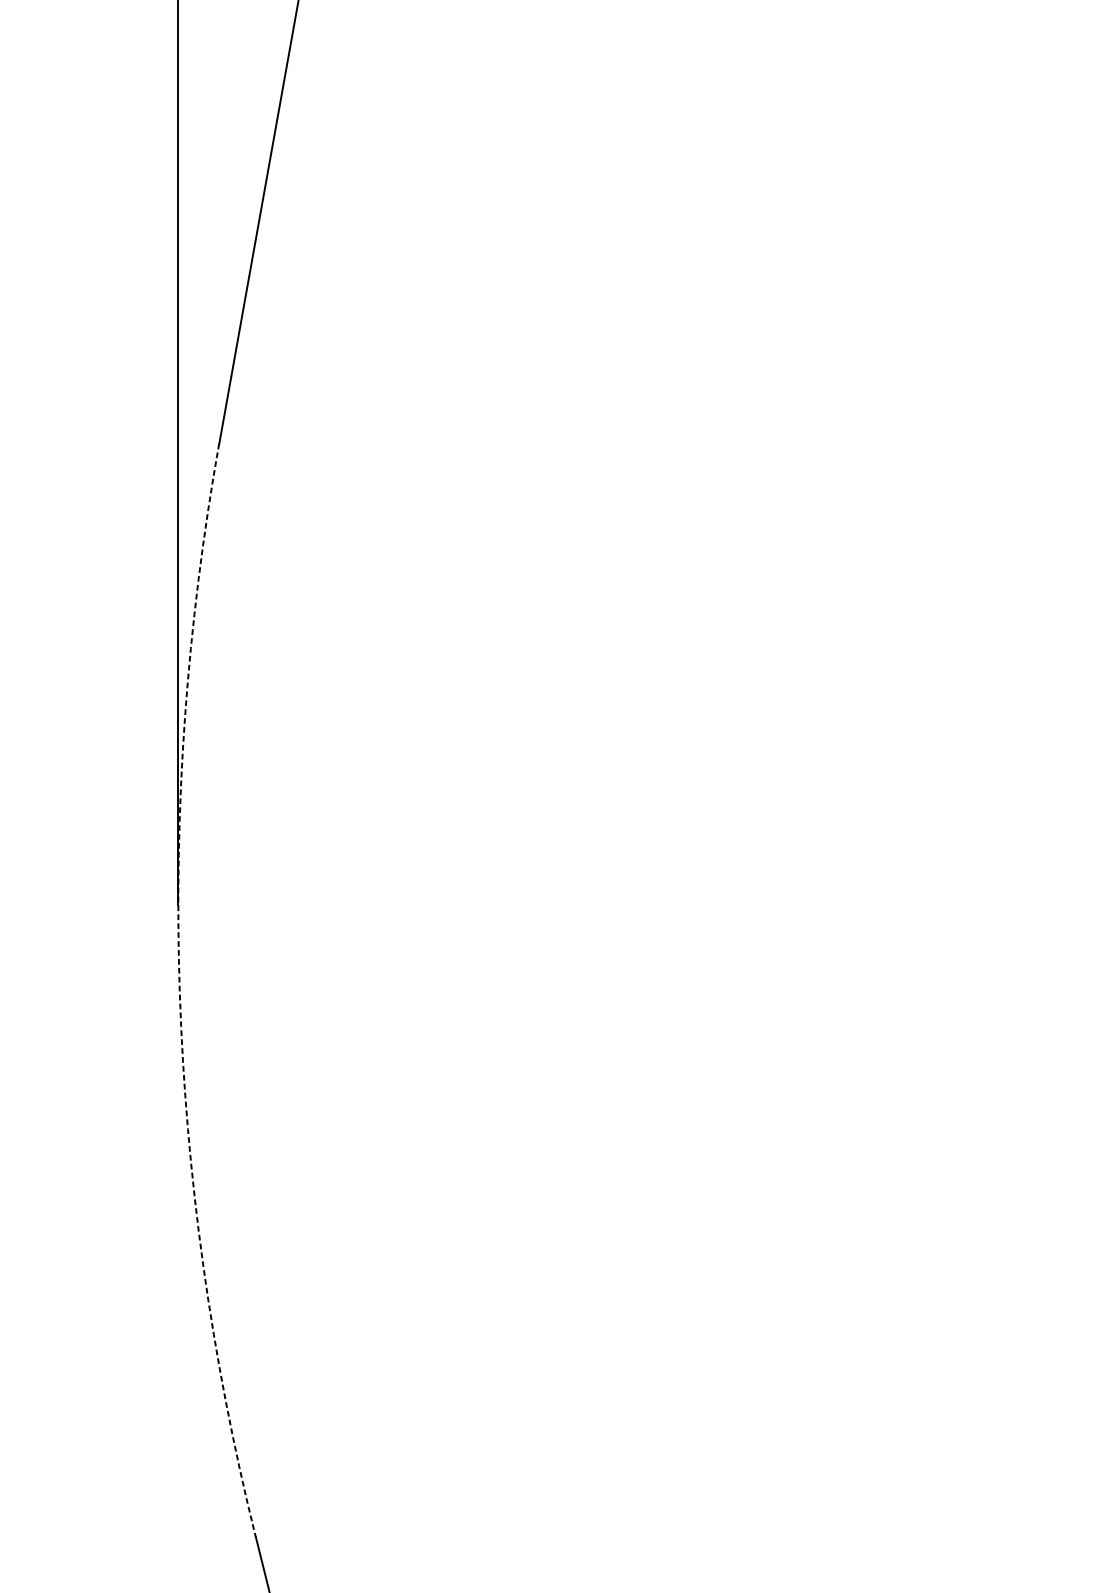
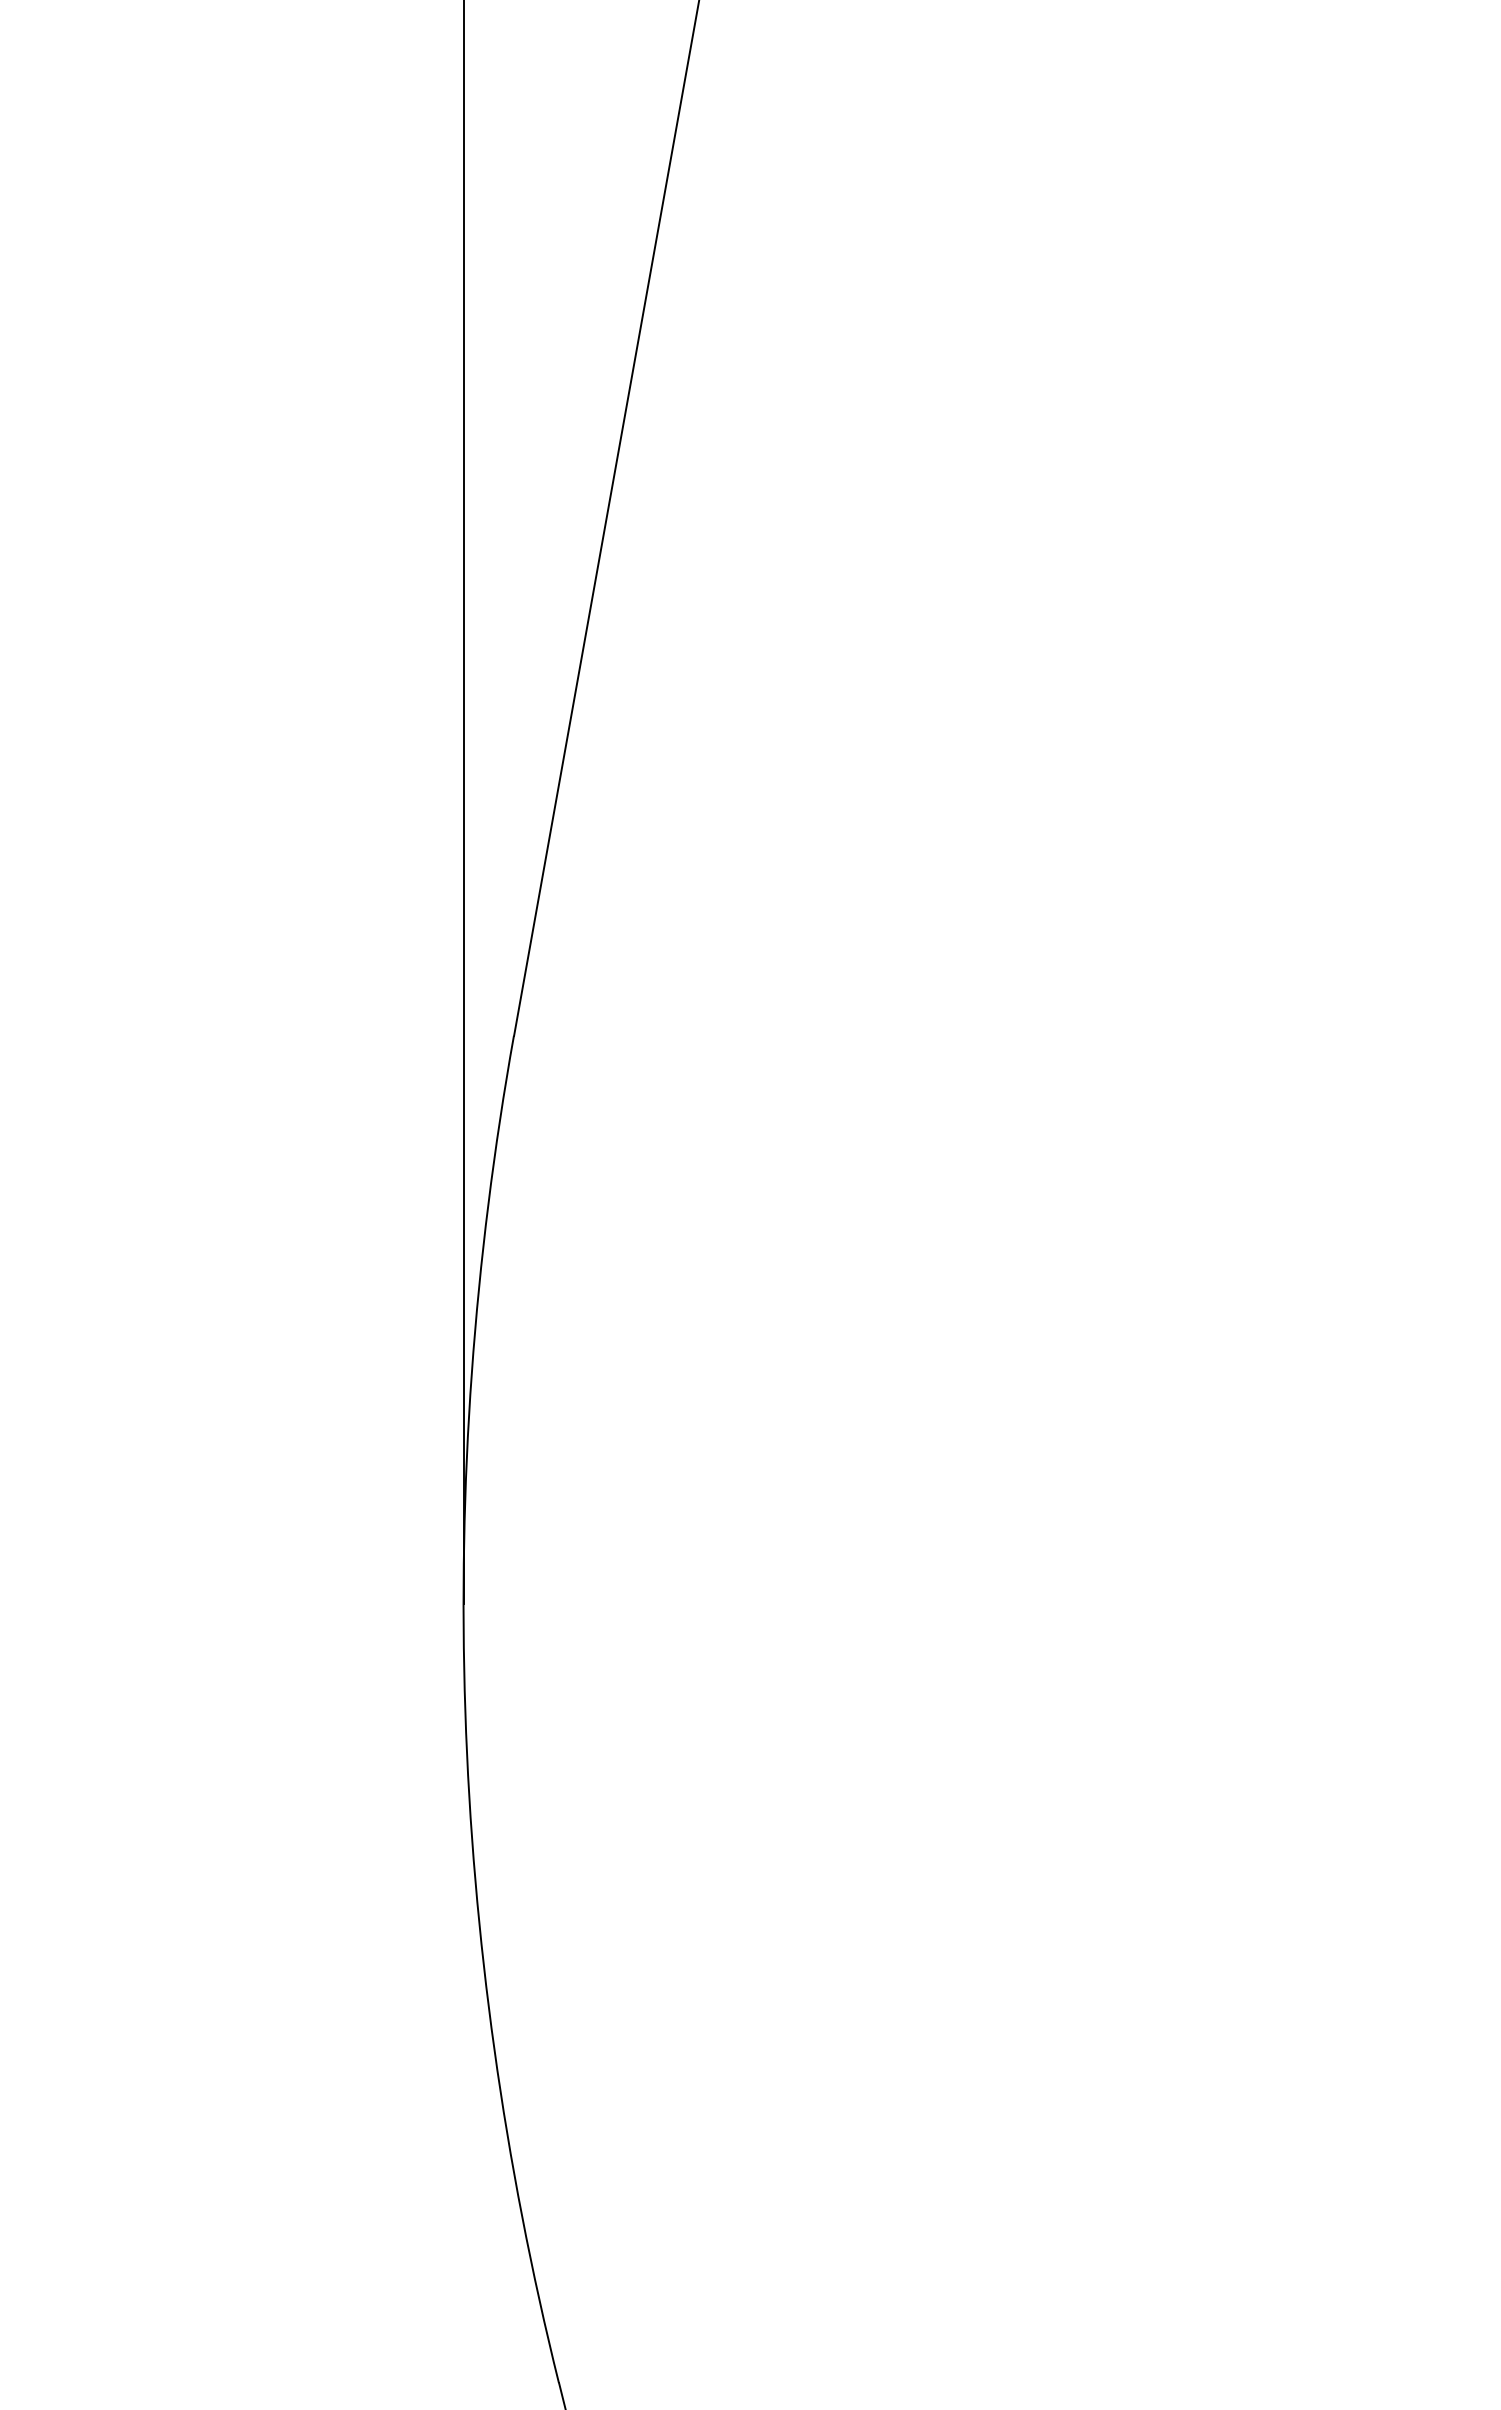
arc: (179, 991) -> (465, 1711), dashed -> solid

